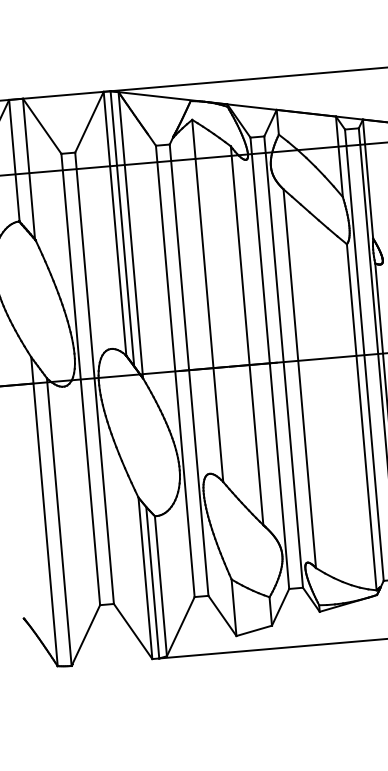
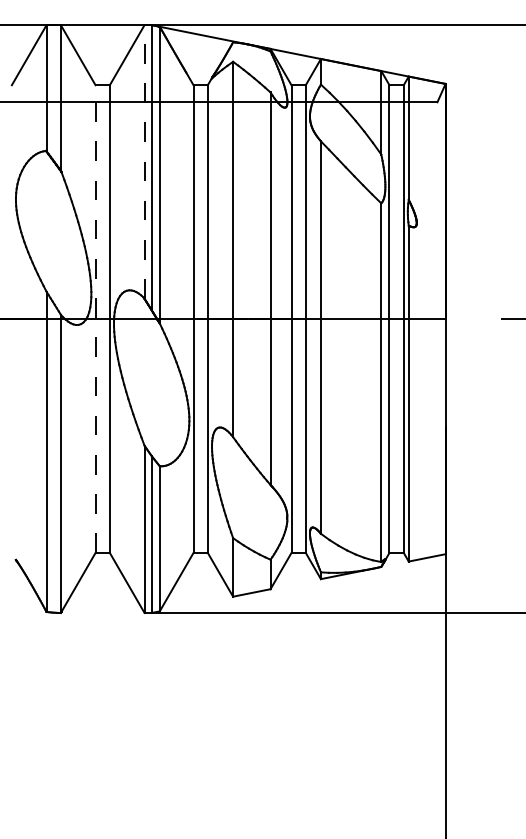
line: (114, 223) -> (144, 161), solid -> dashed
line: (80, 379) -> (95, 319), solid -> dashed

